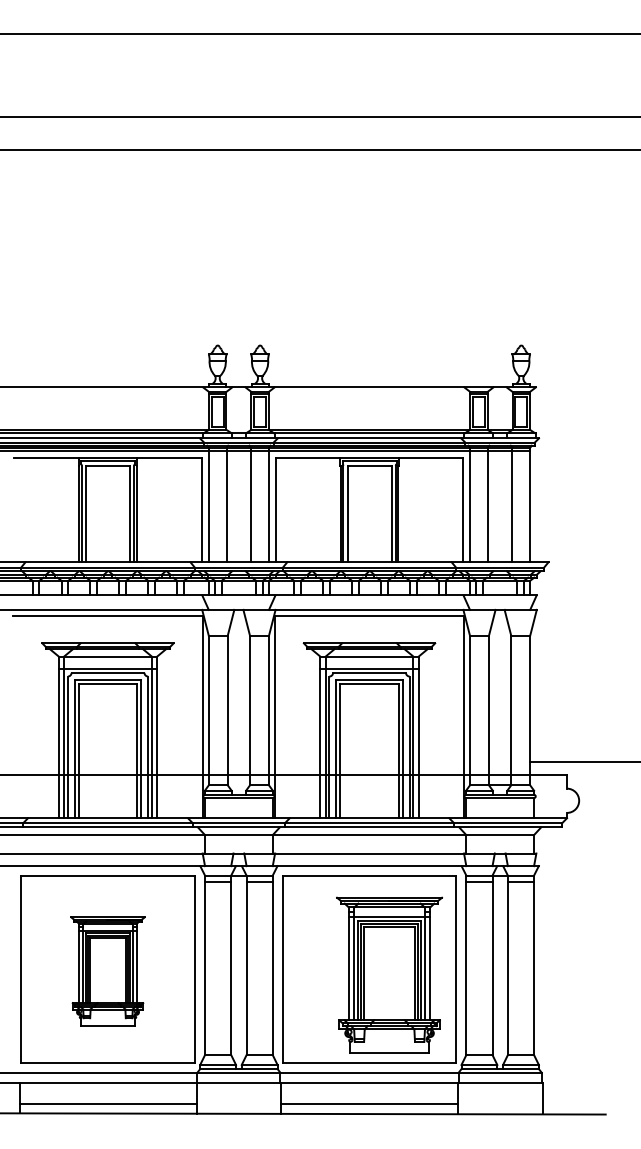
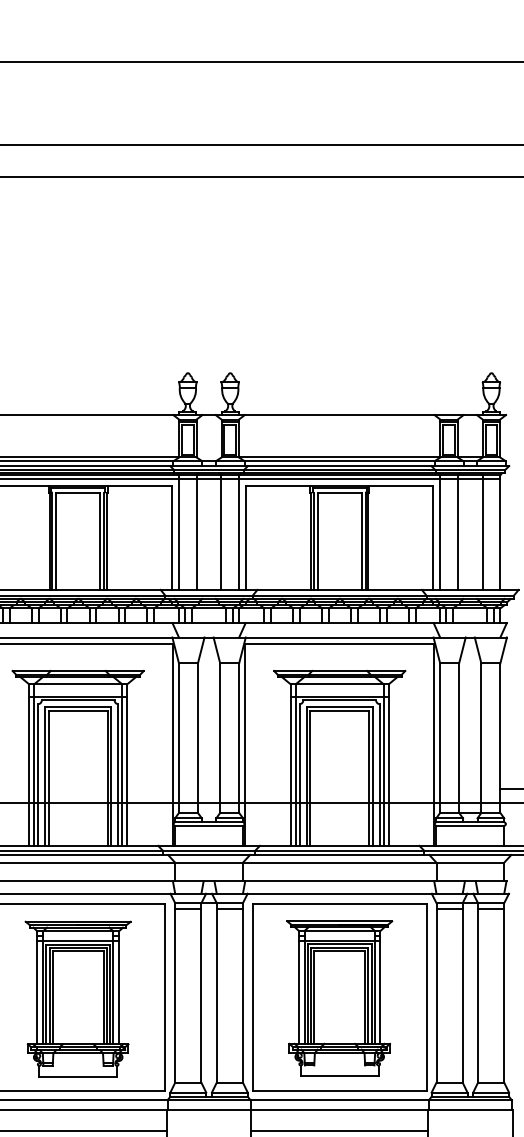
part: (107, 971) -> (77, 999), size x1.43
part: (389, 974) -> (339, 998), moved

